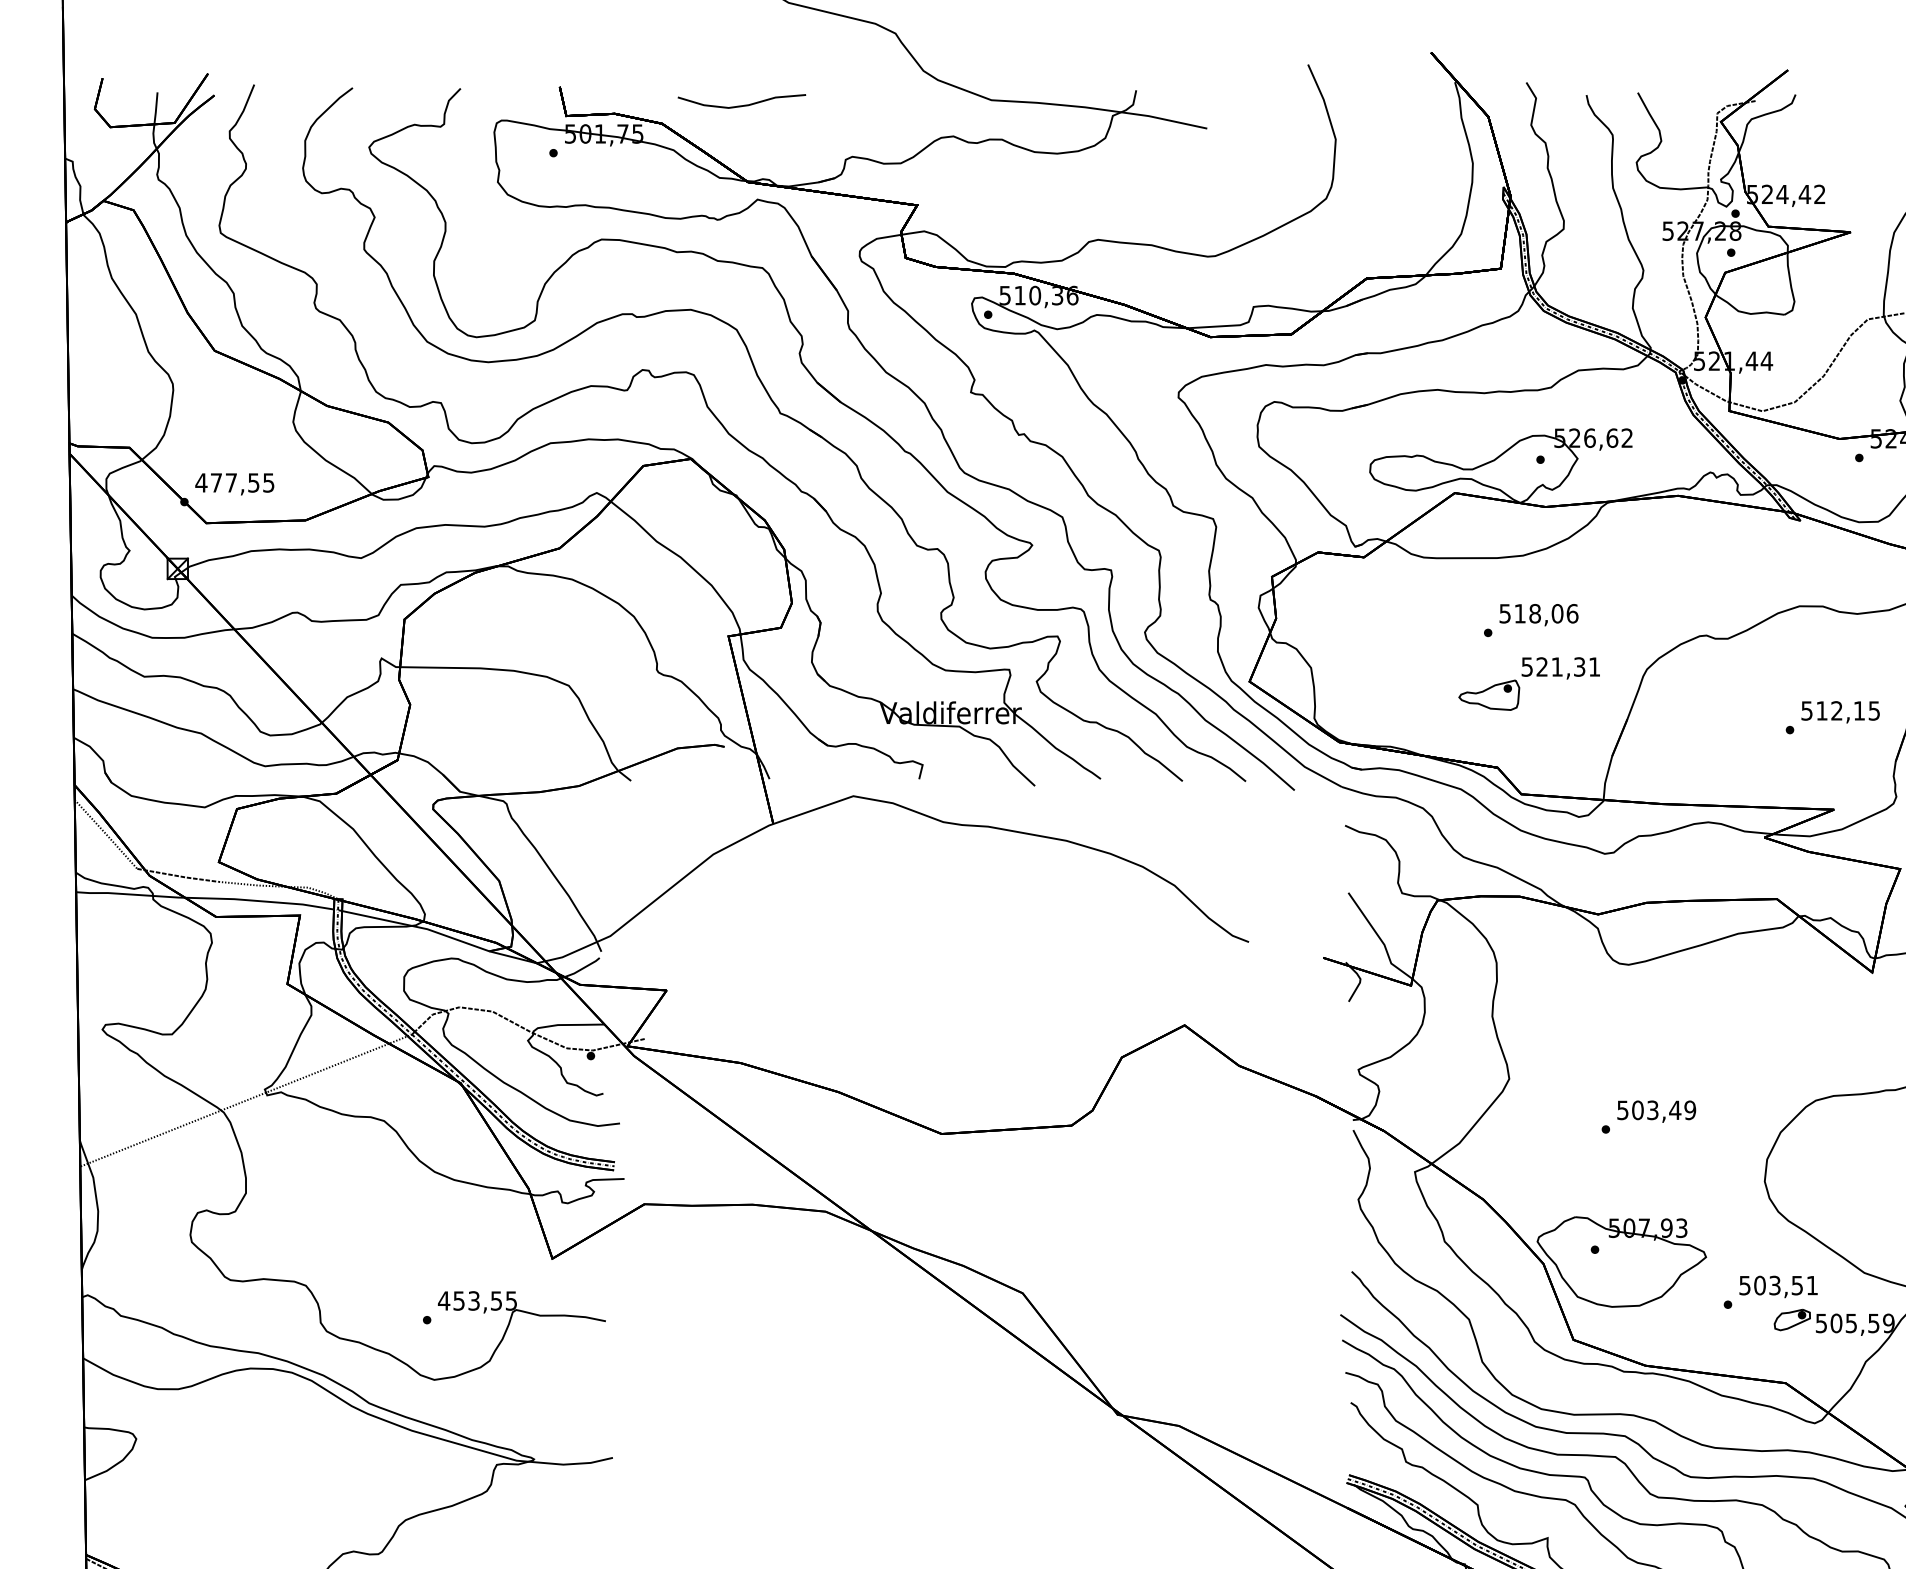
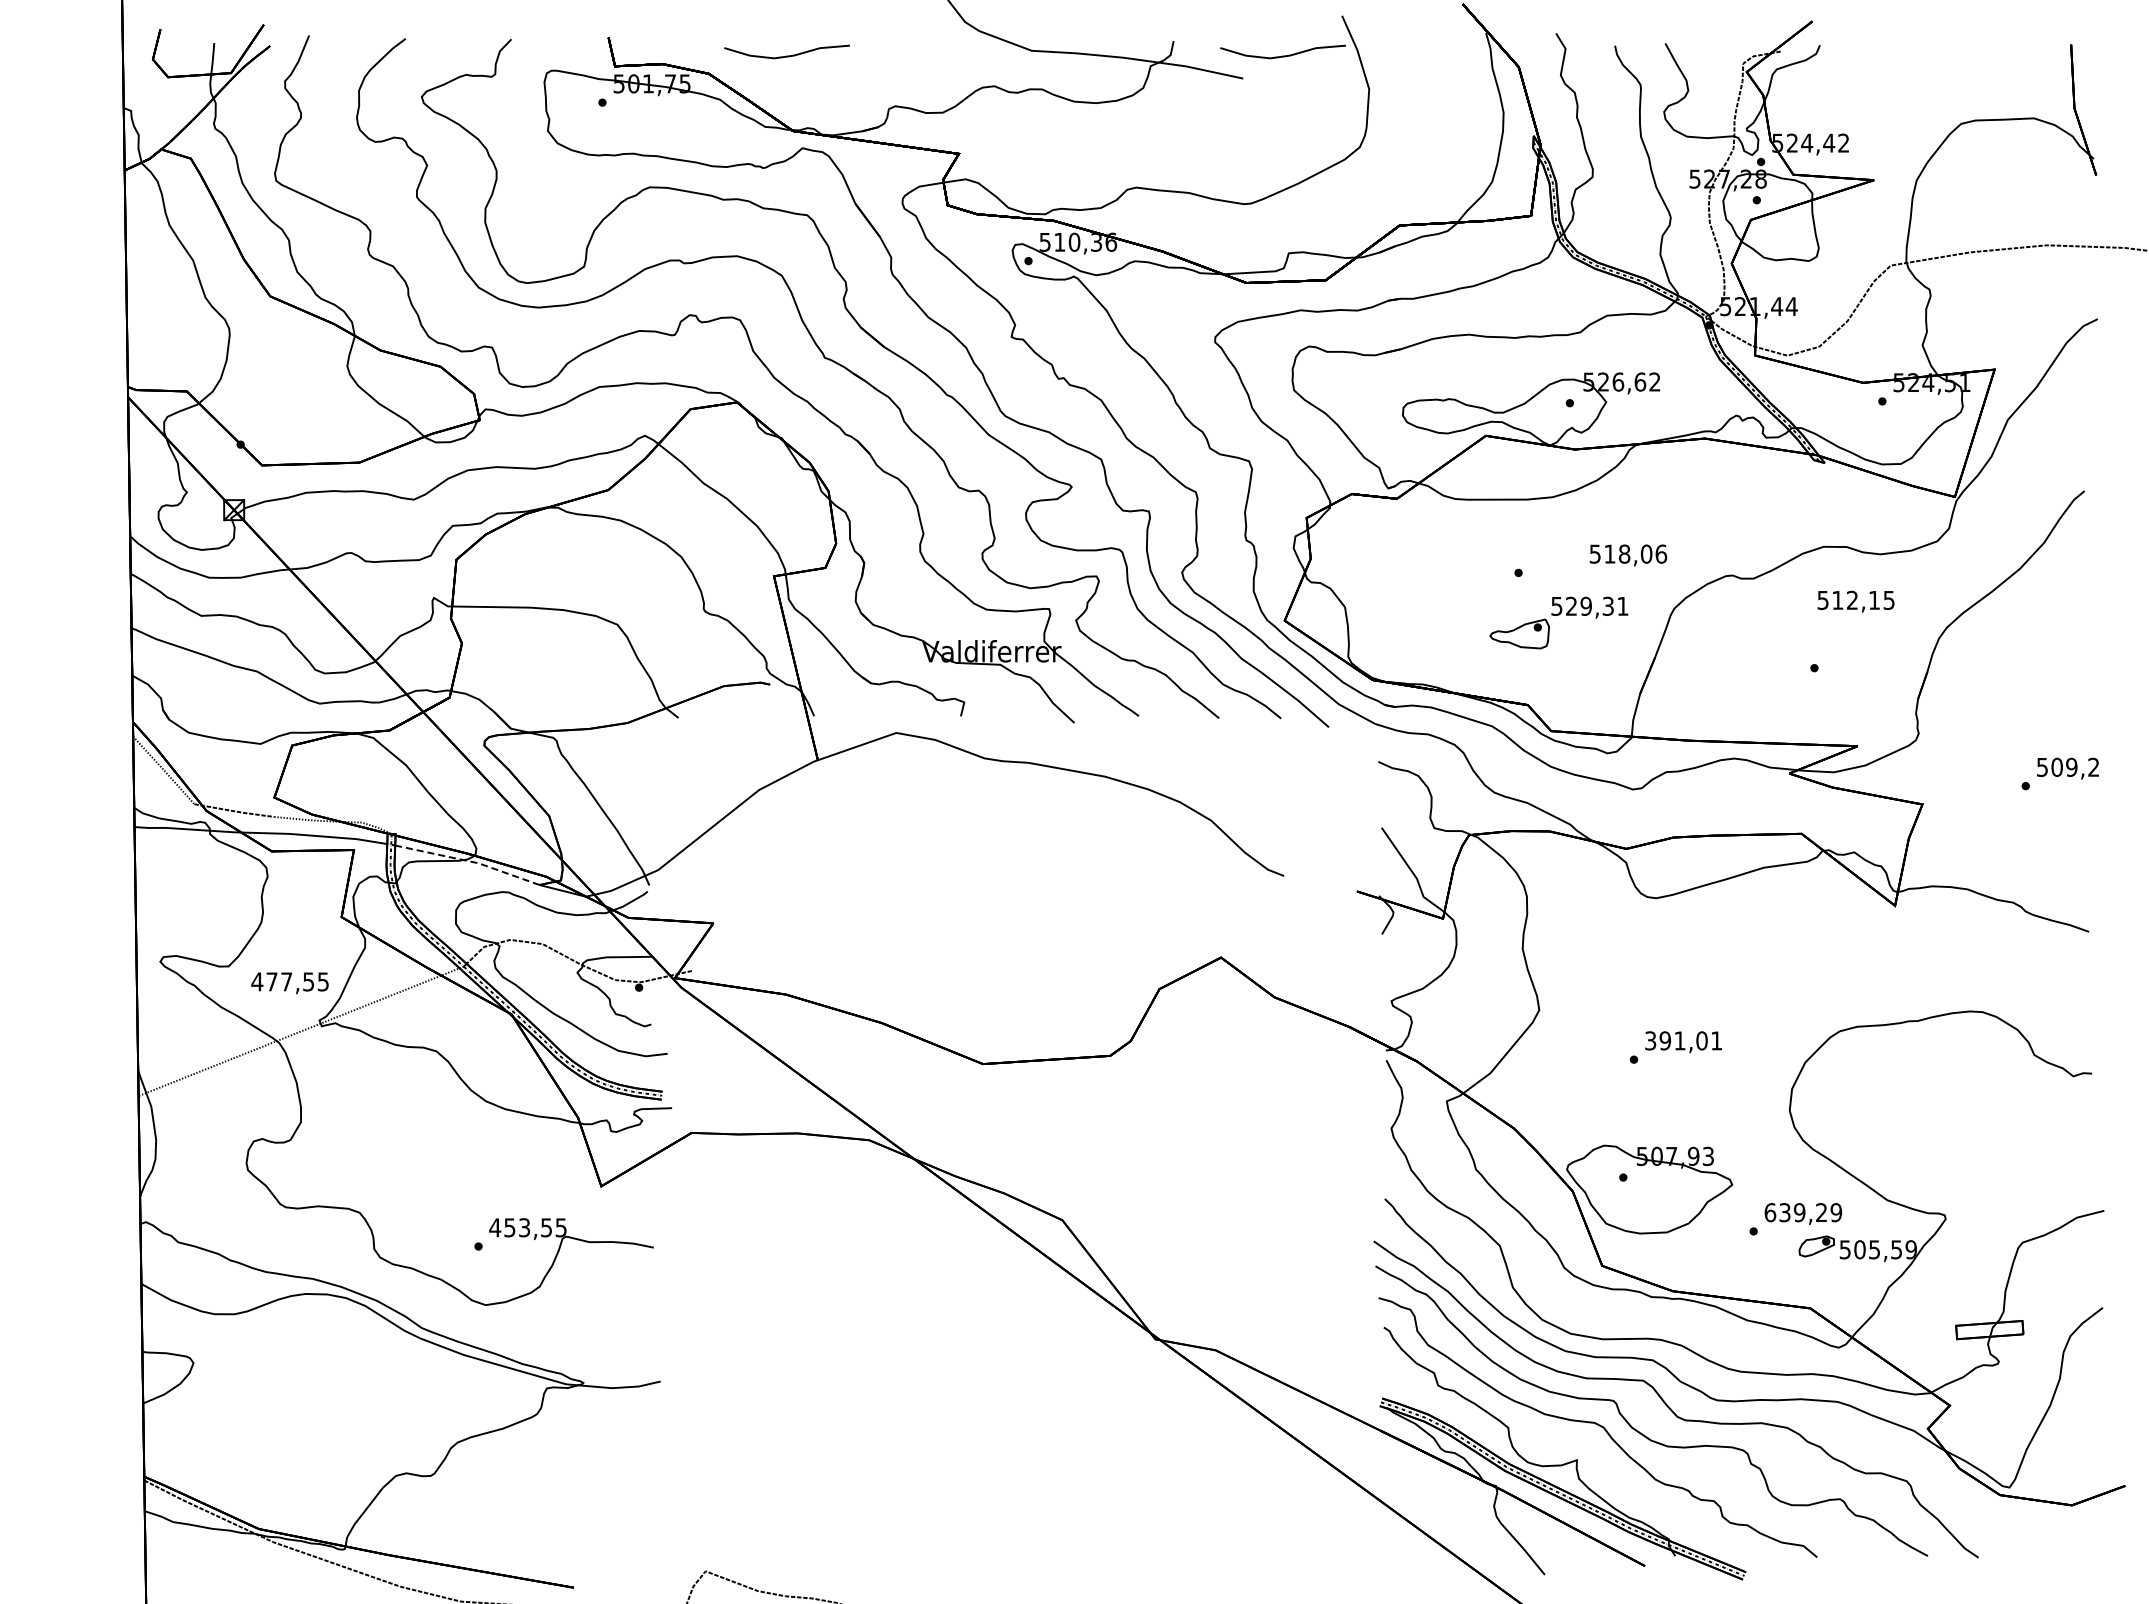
curve: (1247, 105) -> (1282, 55), added
text: (234, 484) -> (289, 983), moved
text: (1539, 615) -> (1628, 555), moved
text: (1556, 666) -> (1585, 605), 521,31 -> 529,31
text: (1840, 712) -> (1855, 601), moved
line: (417, 927) -> (469, 861), solid -> dashed
text: (1656, 1109) -> (1683, 1040), 503,49 -> 391,01
text: (1778, 1285) -> (1803, 1212), 503,51 -> 639,29

